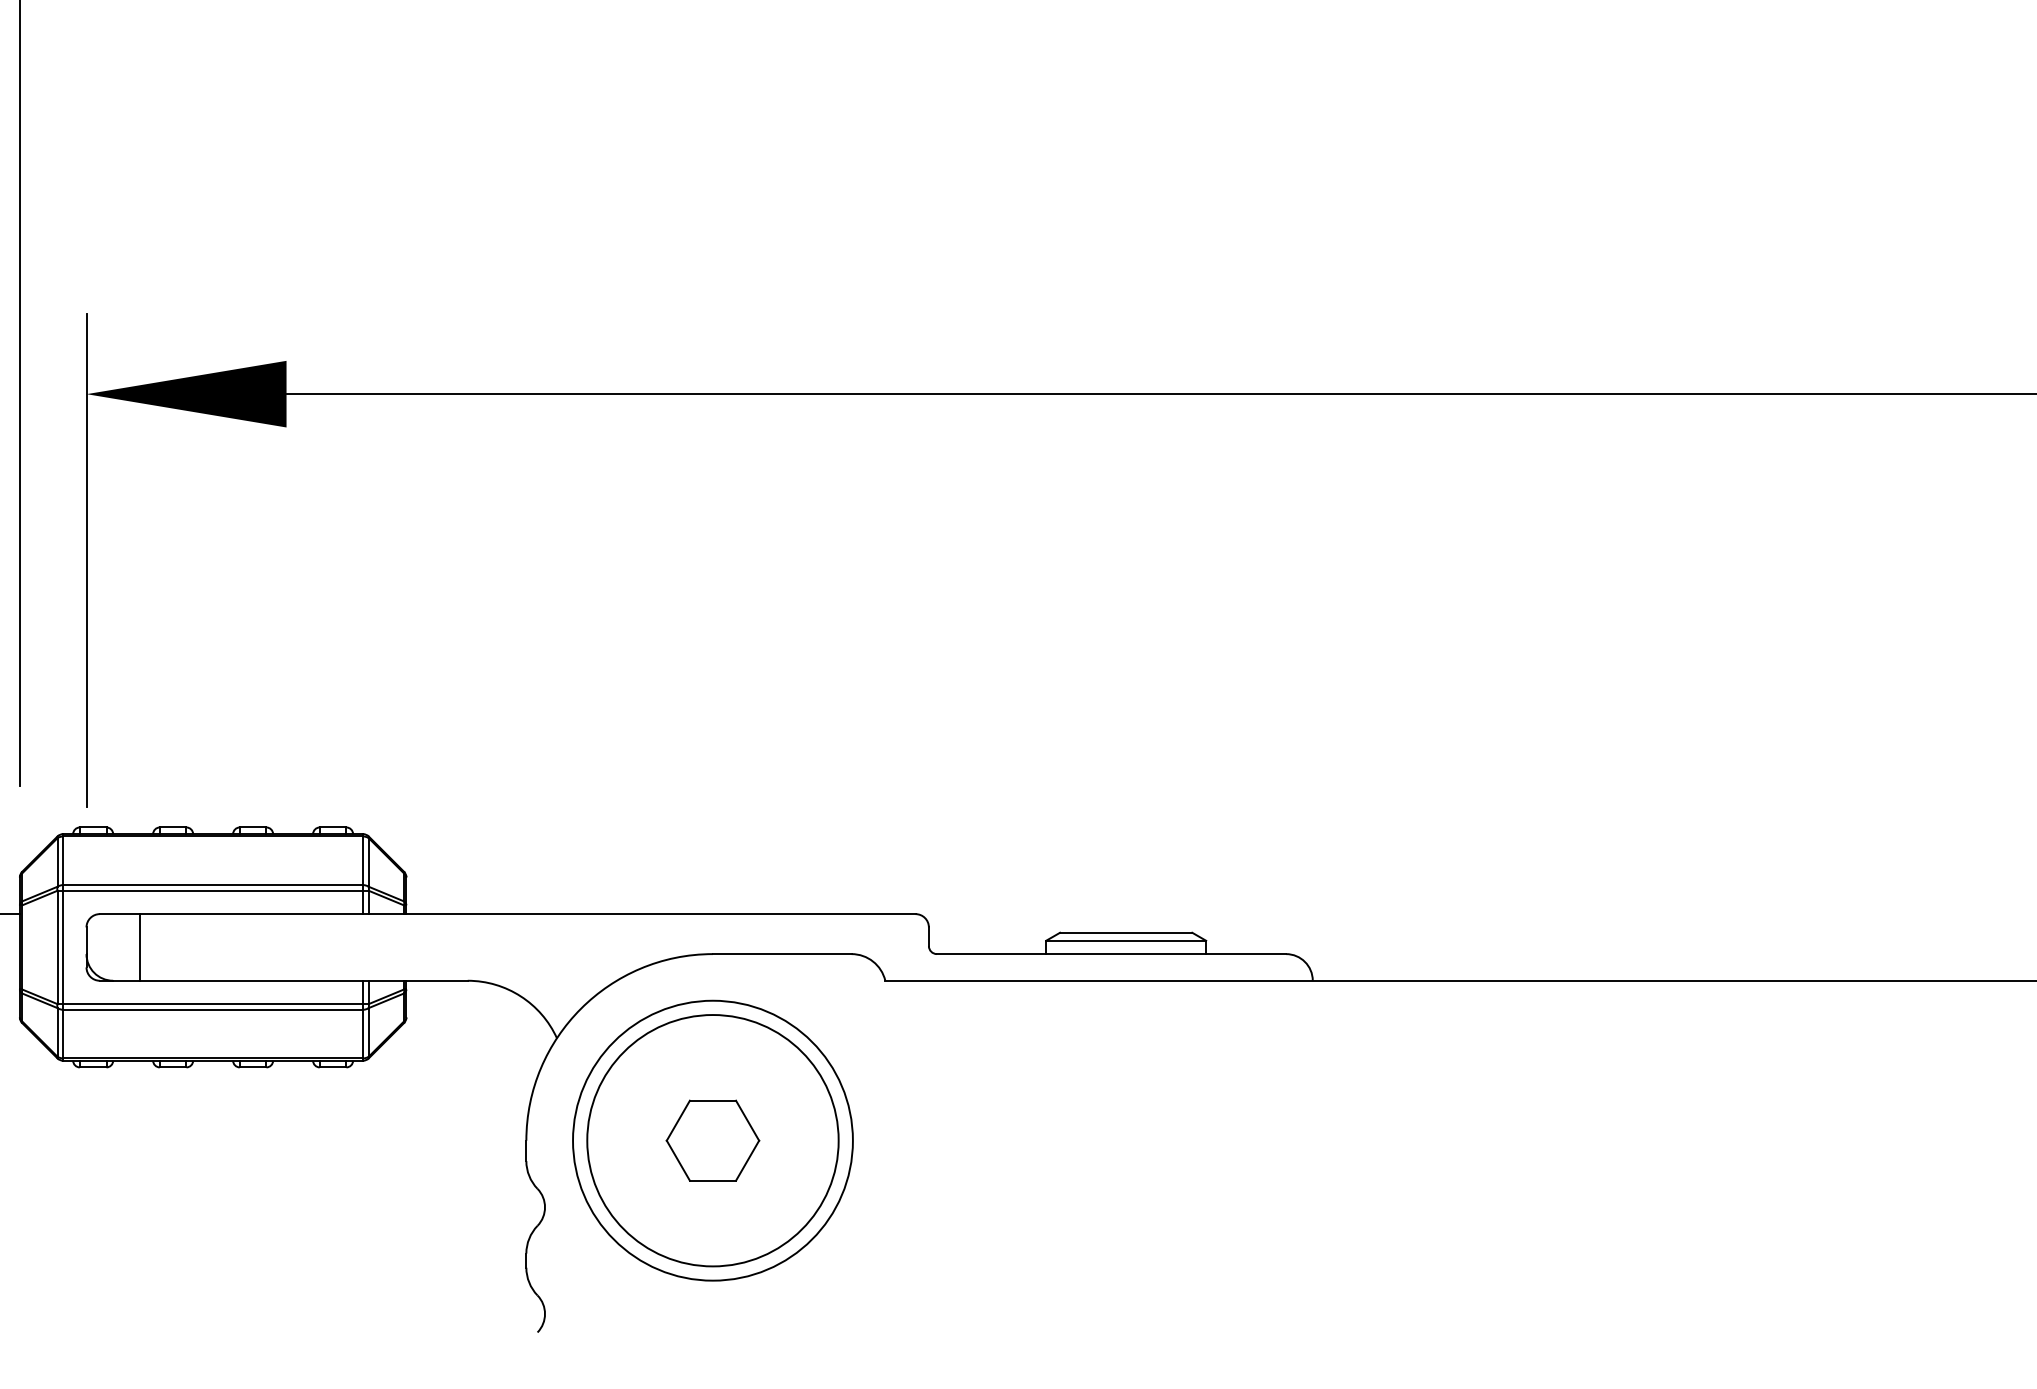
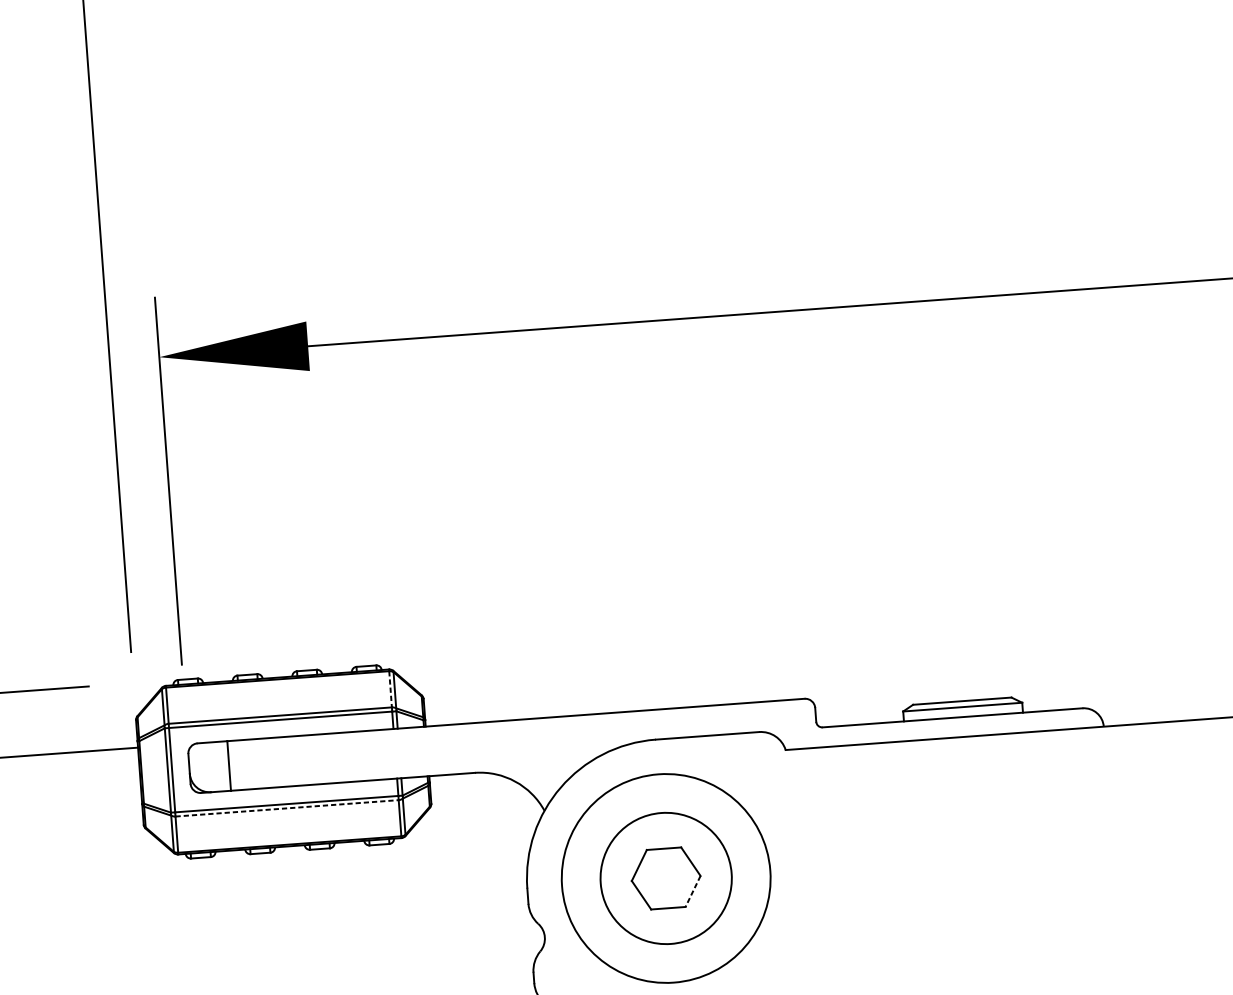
line: (363, 861) -> (390, 689), solid -> dashed
line: (213, 1009) -> (287, 808), solid -> dashed
circle: (712, 1140) -> (665, 878), size x0.7
line: (747, 1161) -> (693, 892), solid -> dashed

